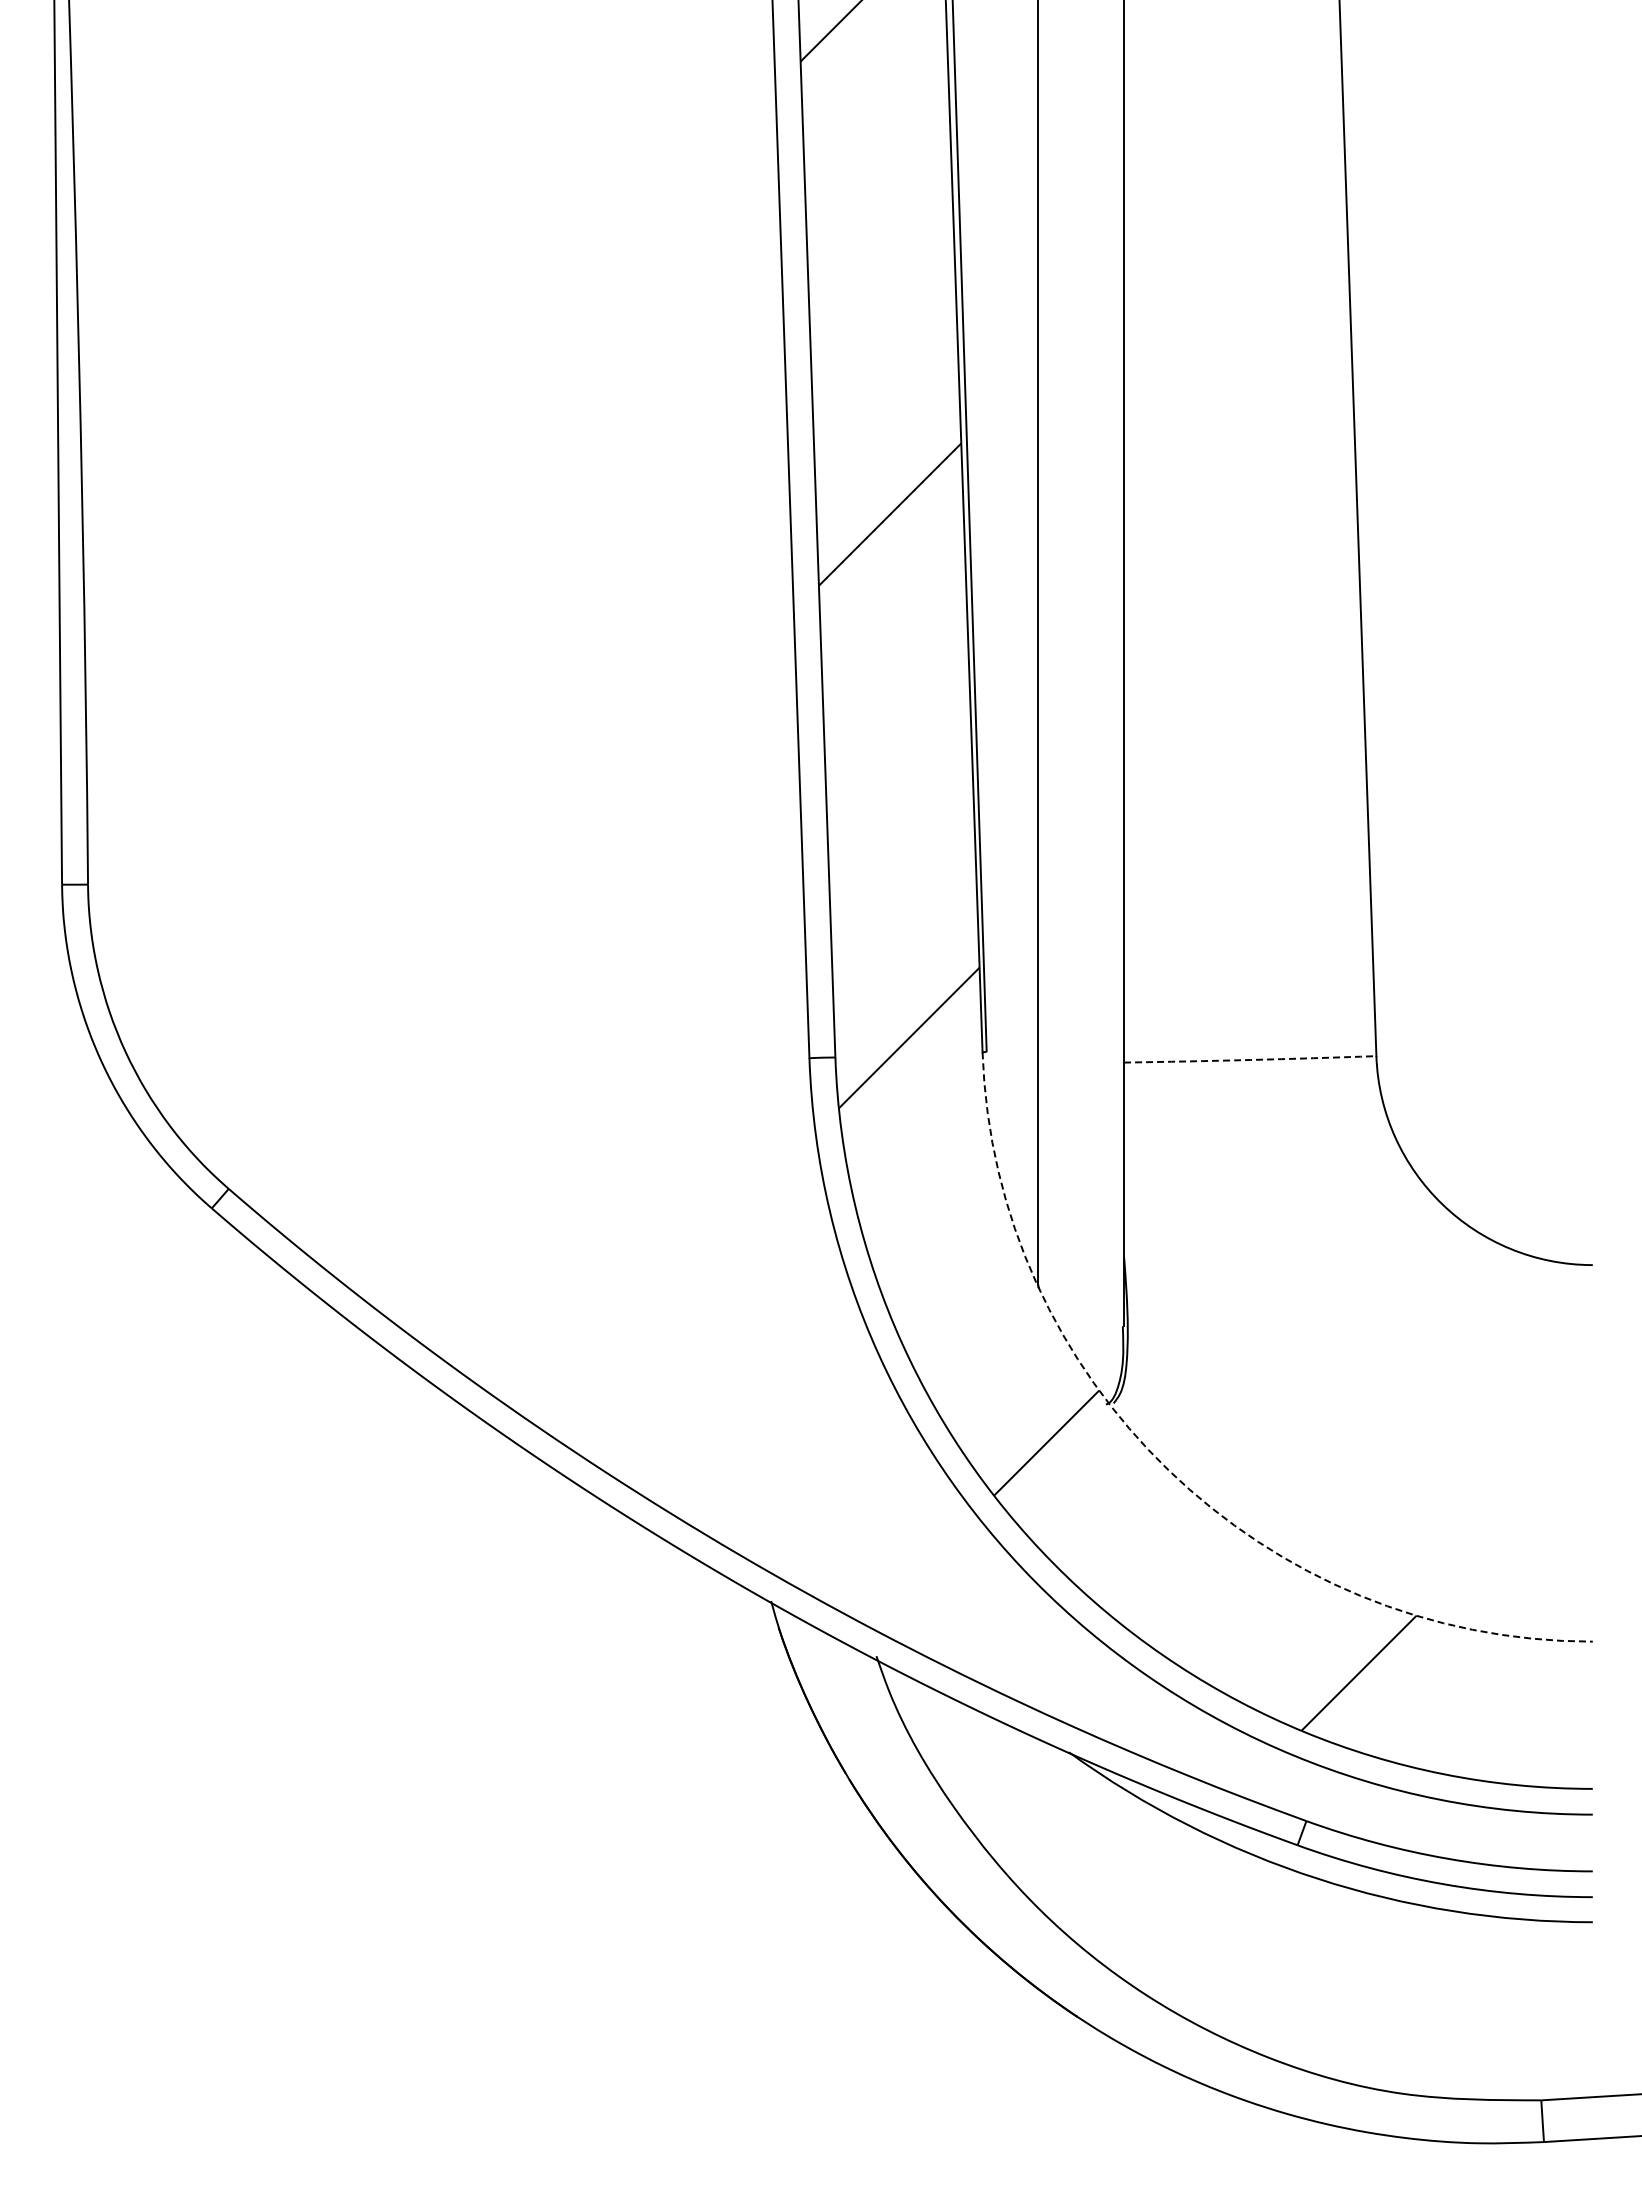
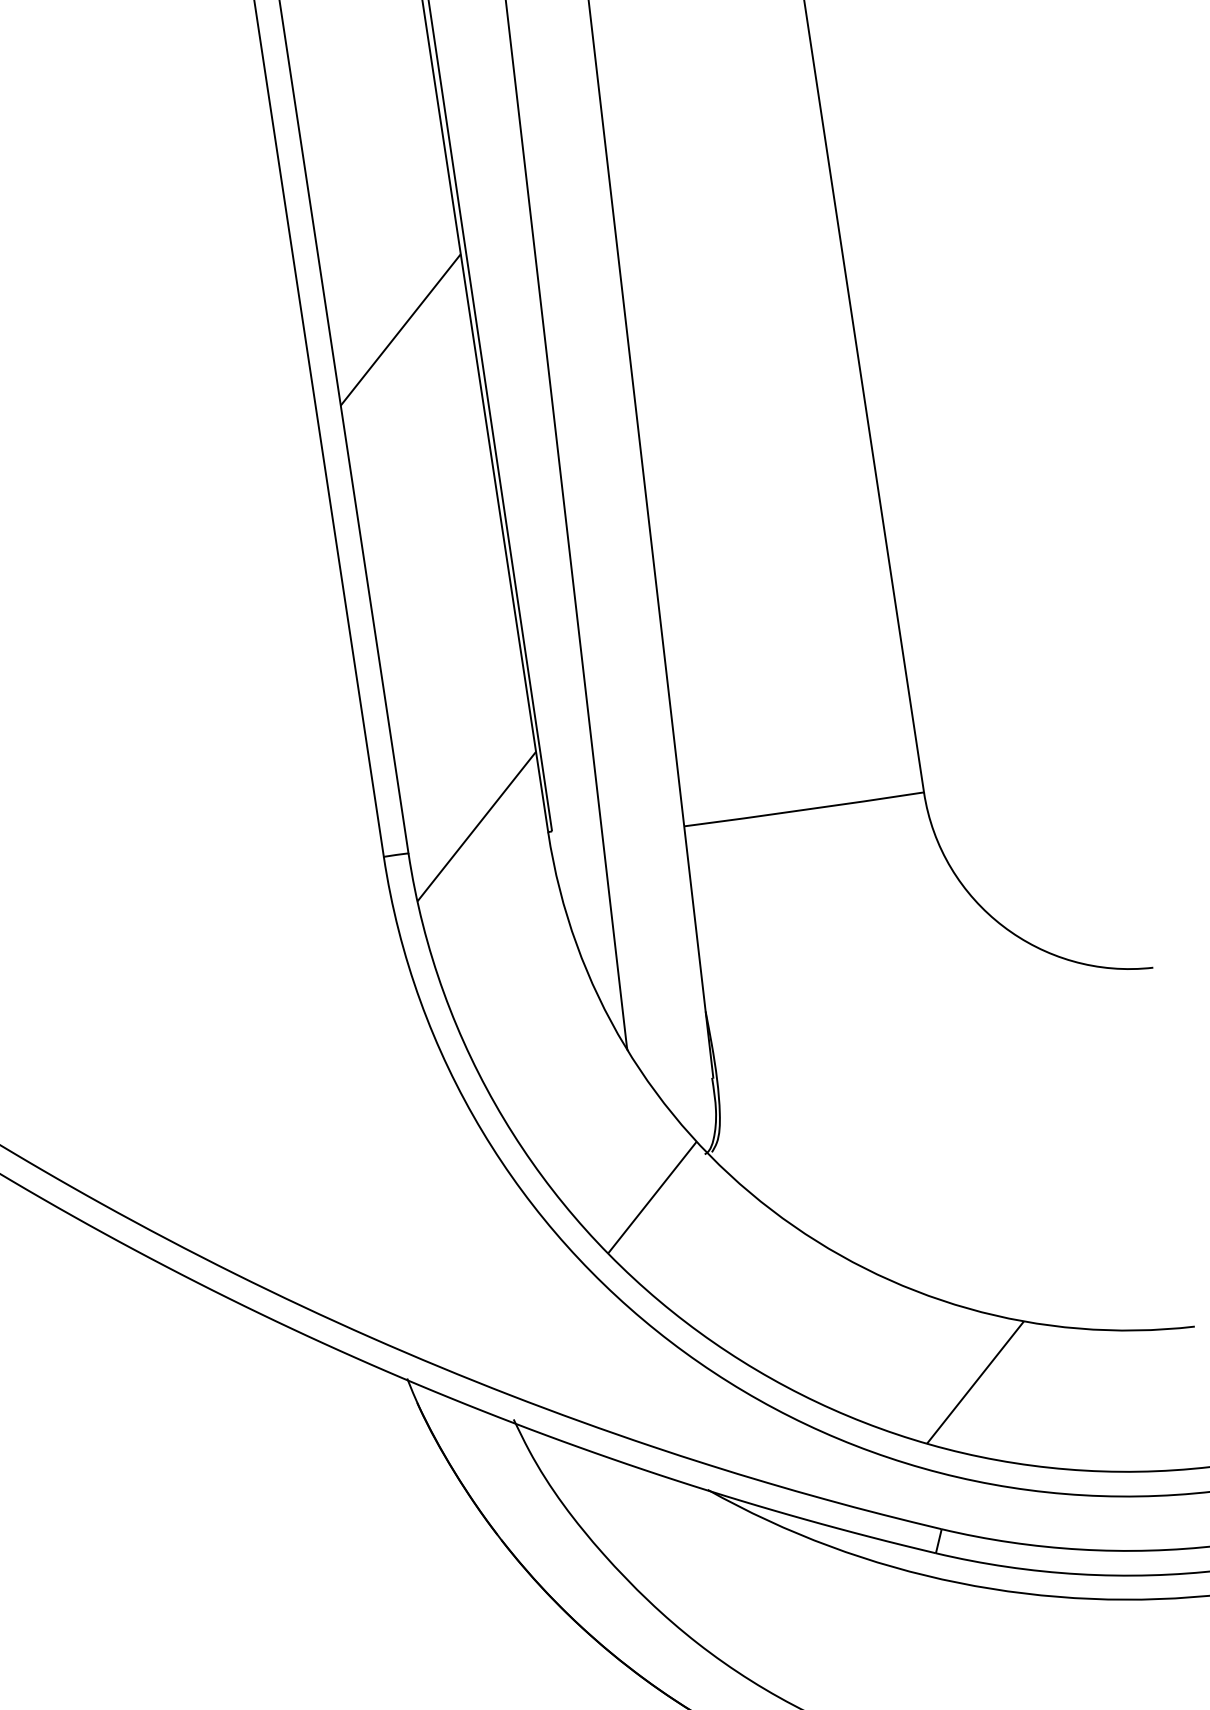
arc: (1250, 1060) -> (804, 810), dashed -> solid
arc: (1168, 1470) -> (771, 1210), dashed -> solid

